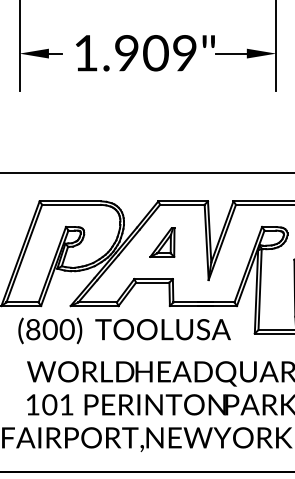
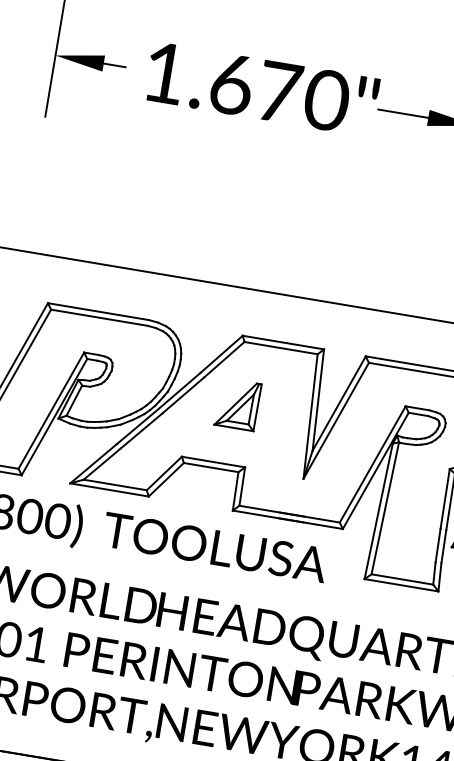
text: (156, 53) -> (280, 92), 1.909" -> 1.670"

